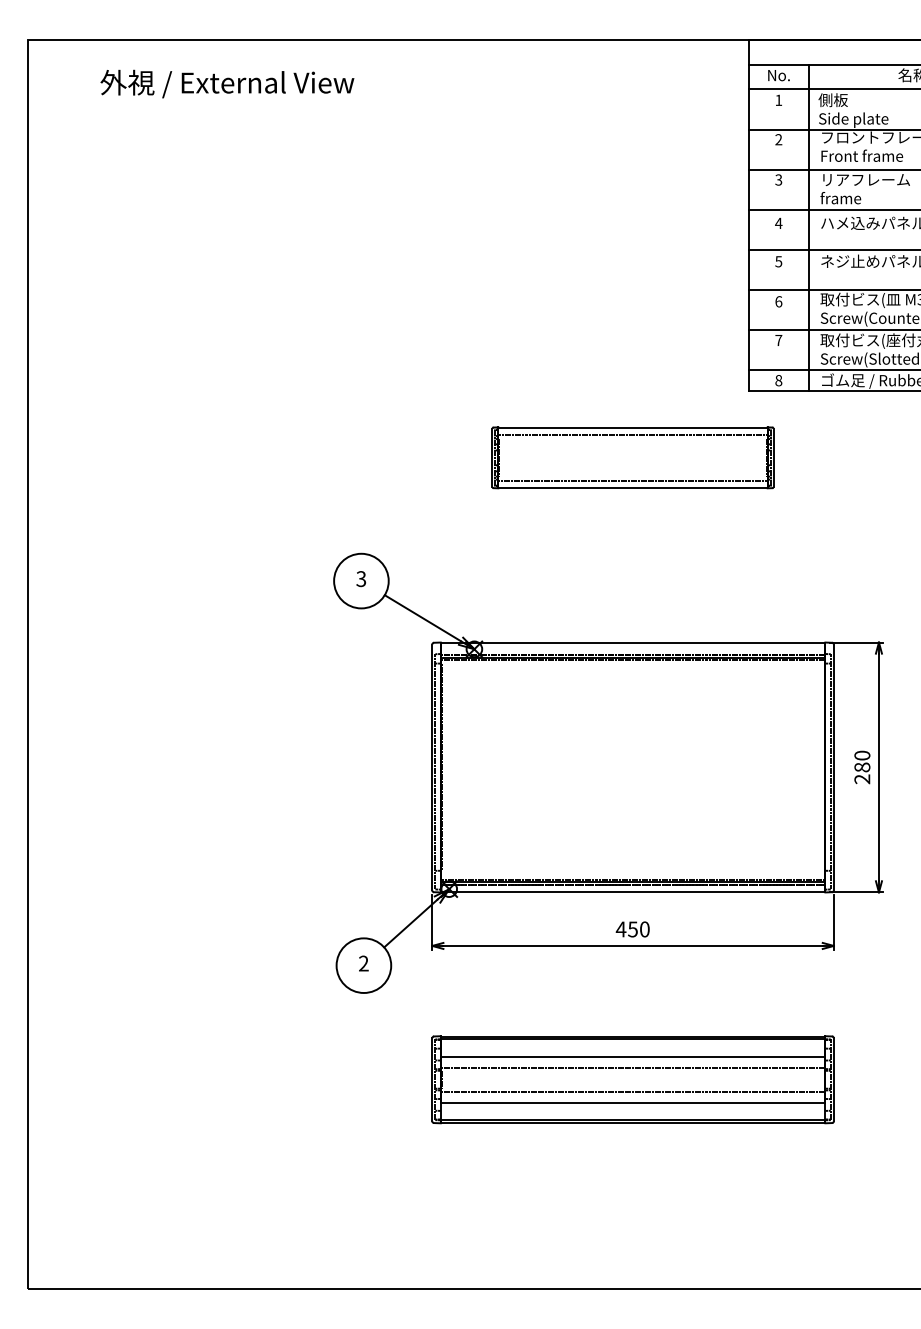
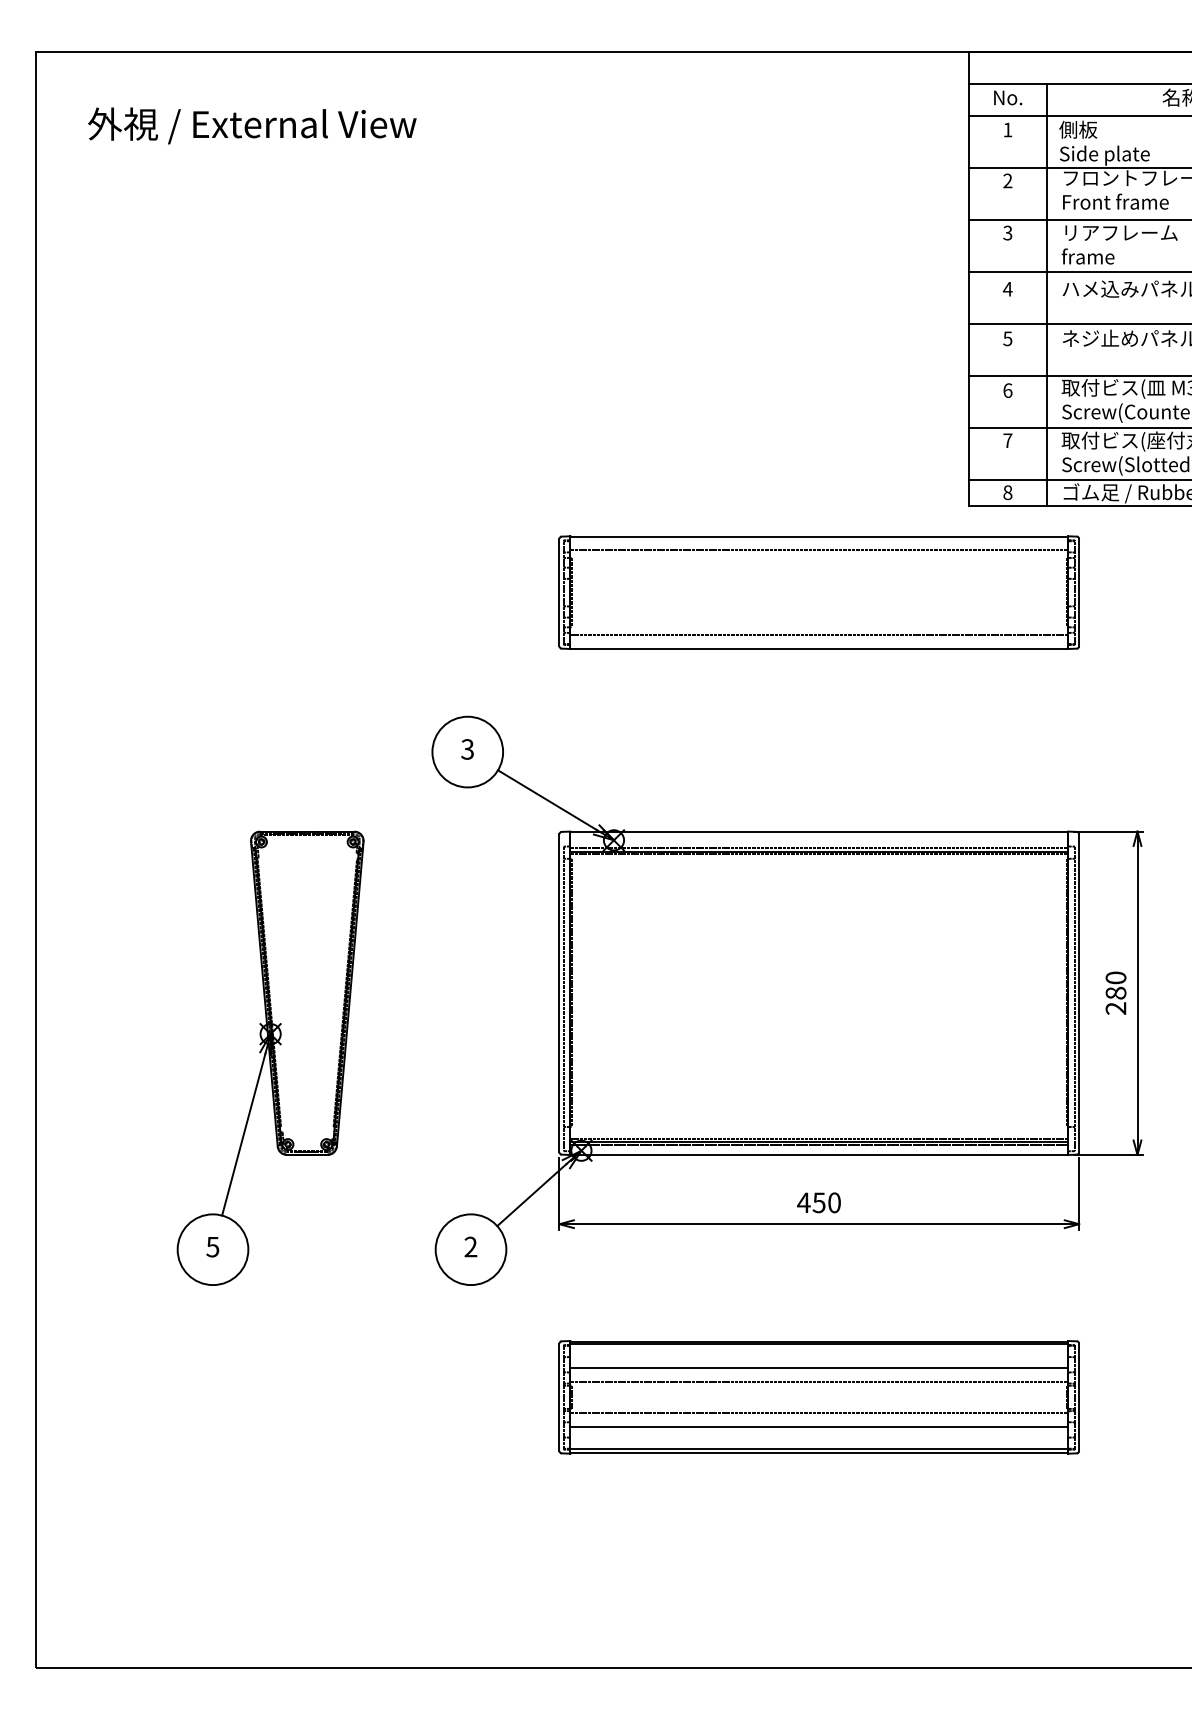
text: (227, 83) -> (252, 125), moved
part: (632, 457) -> (818, 592), size x1.43
part: (208, 817) -> (270, 1057), added

